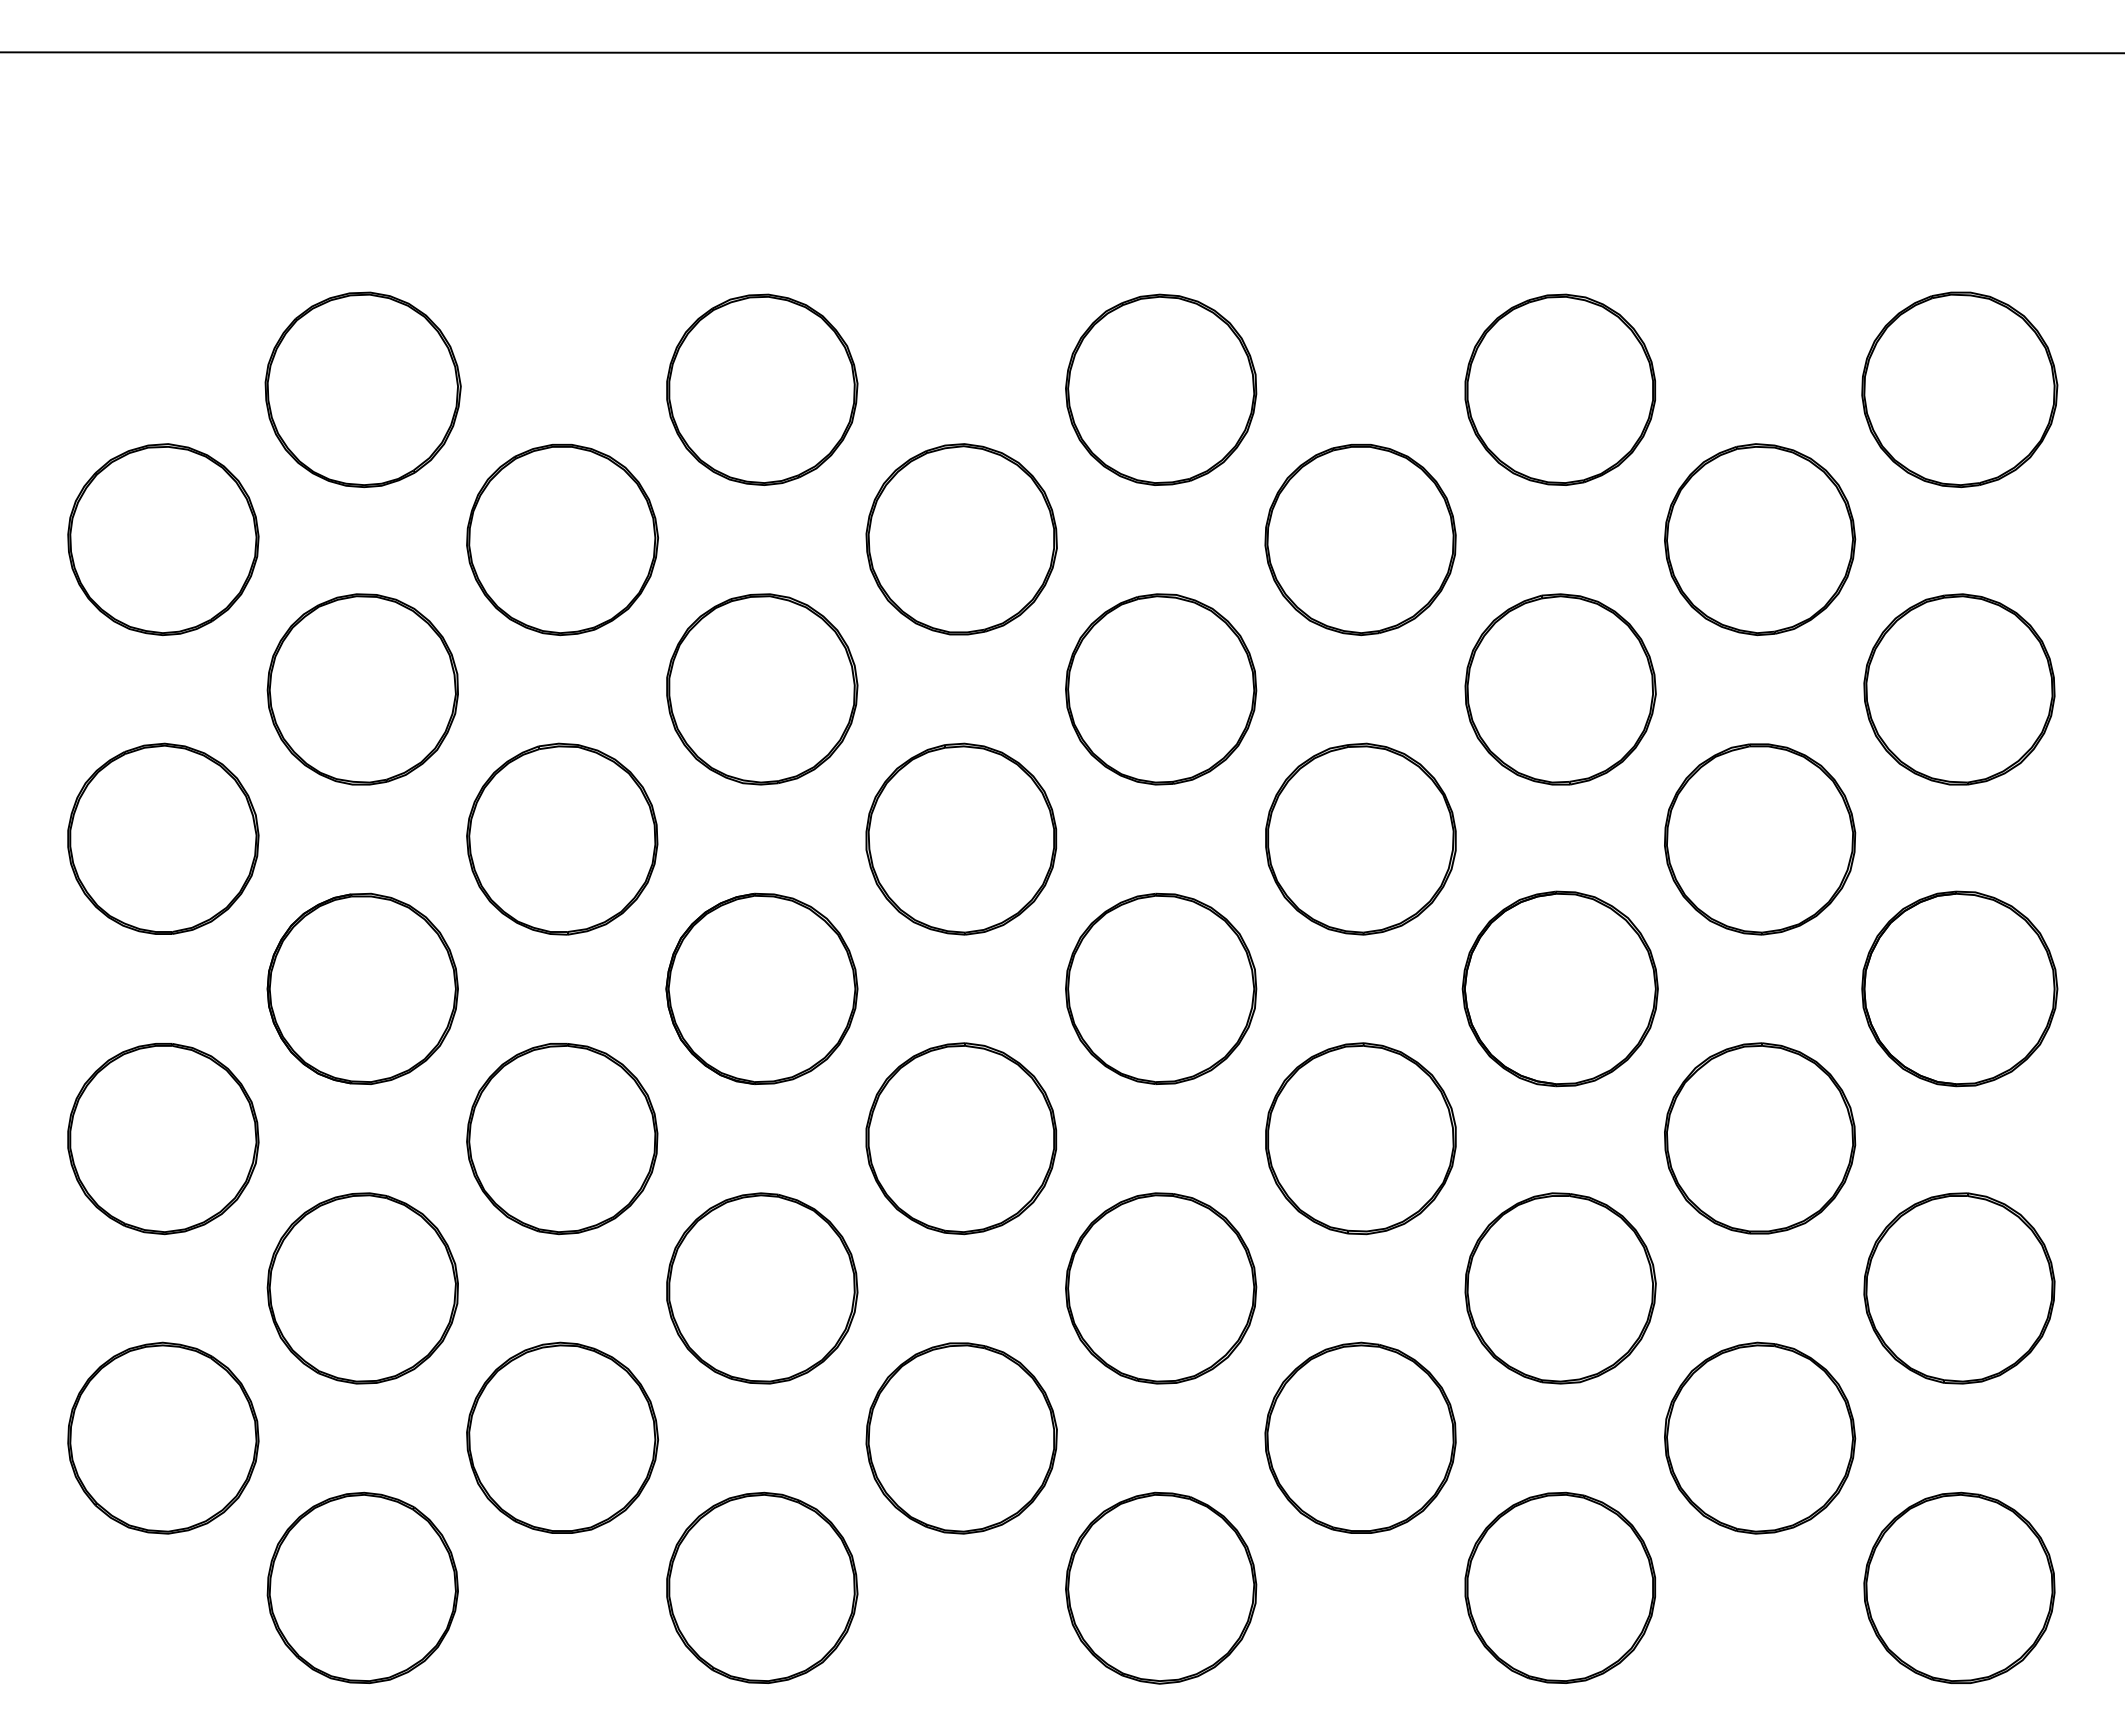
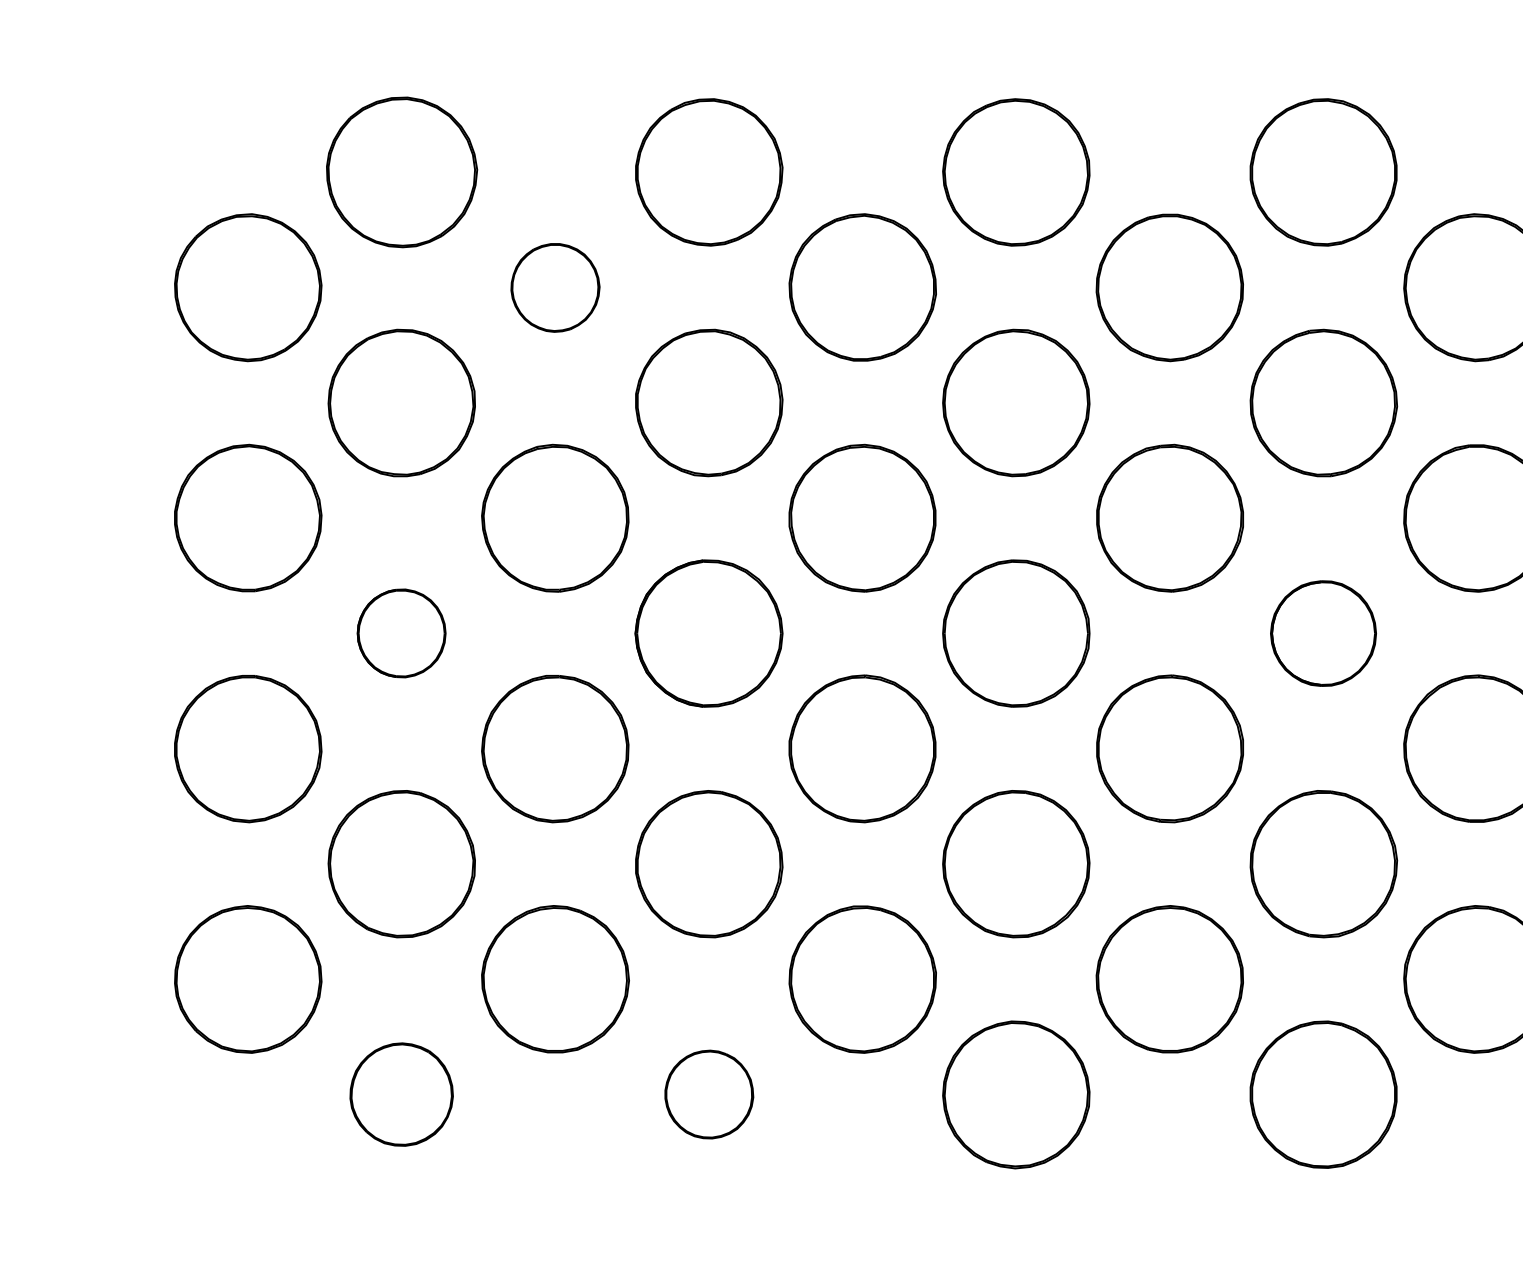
part: (562, 539) -> (555, 287), size x0.6
part: (362, 988) -> (401, 633), size x0.6
part: (1559, 988) -> (1322, 633), size x0.7
part: (362, 1587) -> (401, 1094), size x0.7
part: (762, 1587) -> (709, 1094), size x0.6

